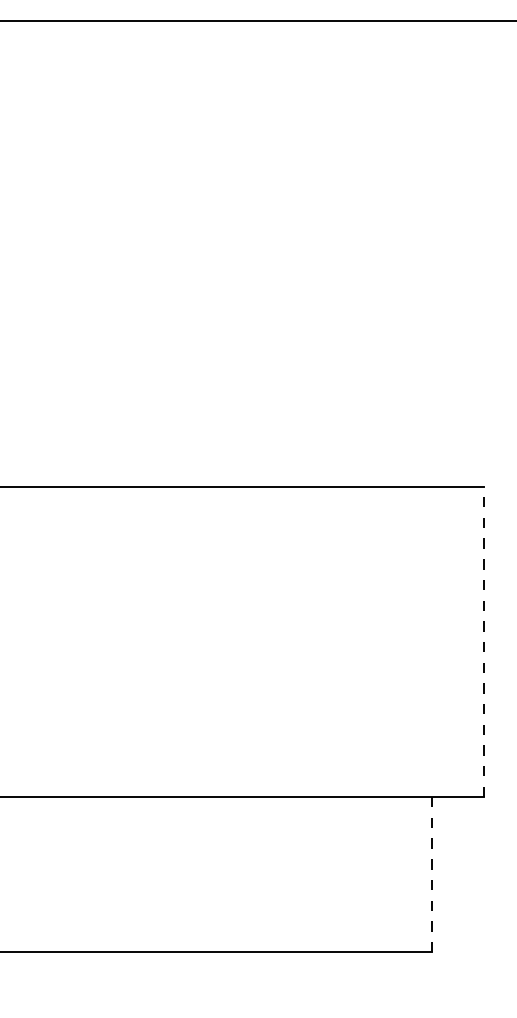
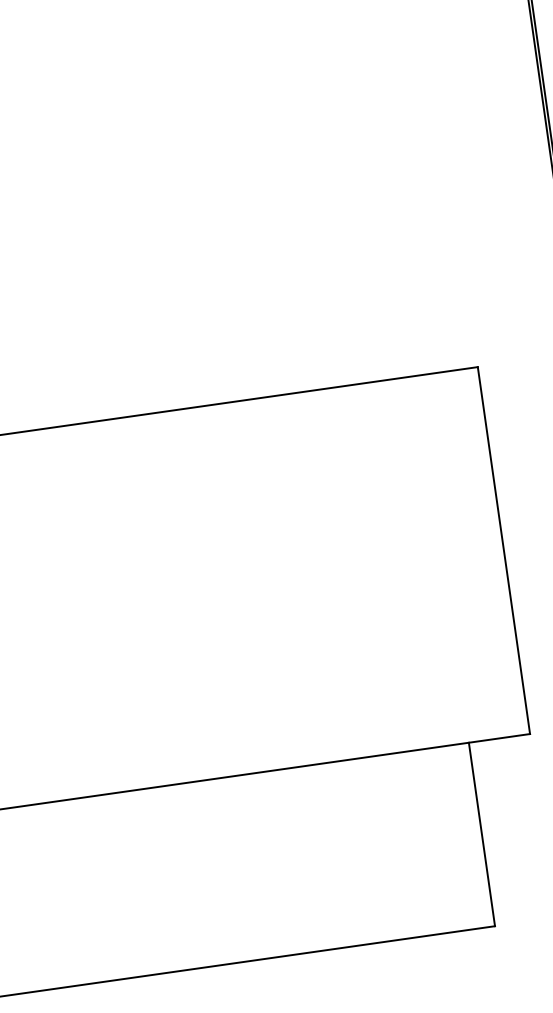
line: (483, 641) -> (503, 550), dashed -> solid
line: (432, 874) -> (482, 834), dashed -> solid

